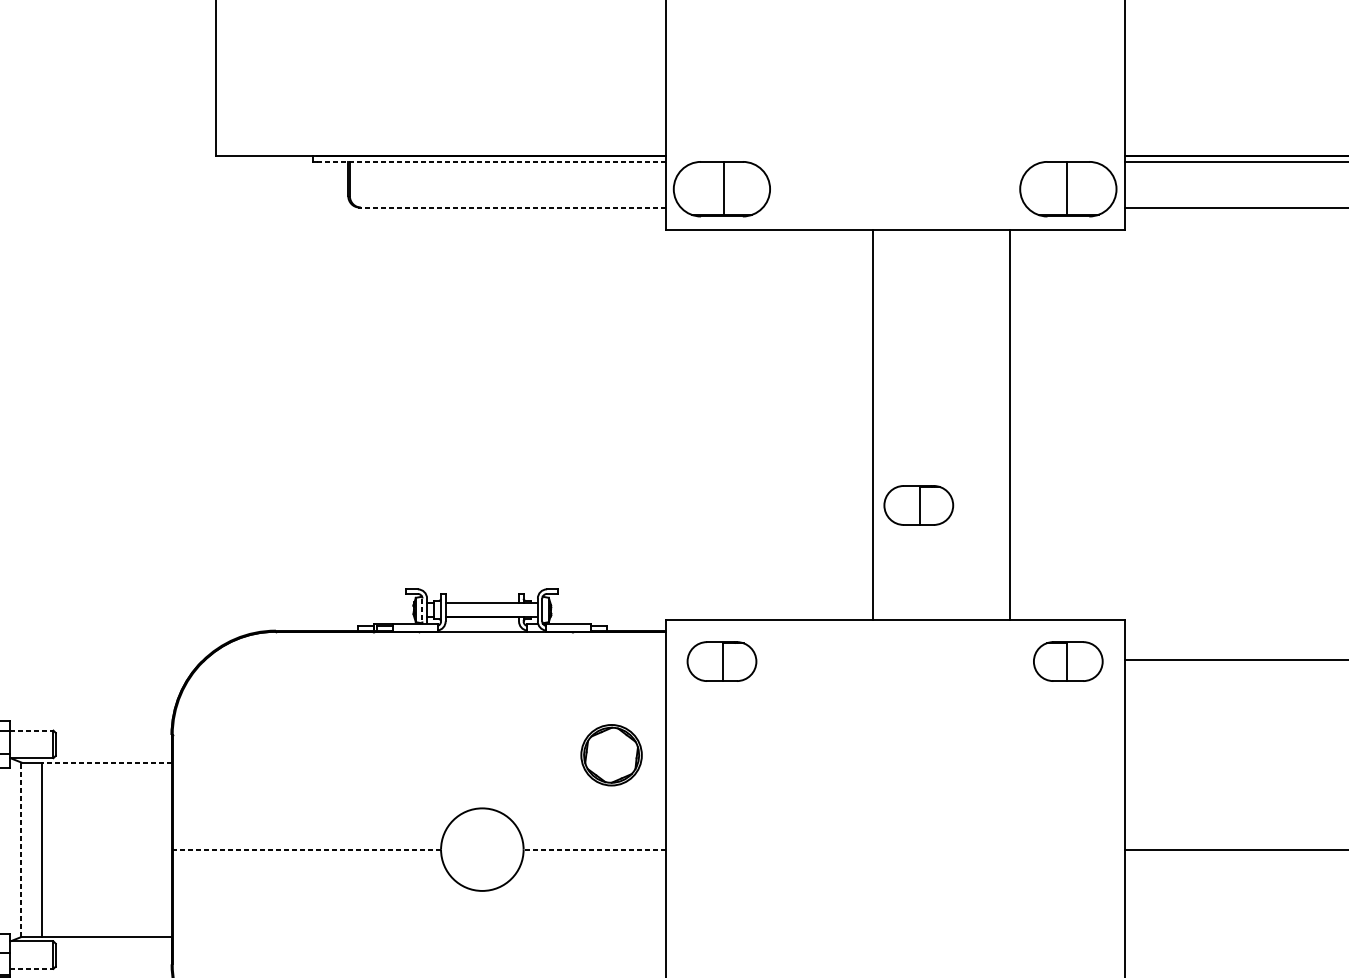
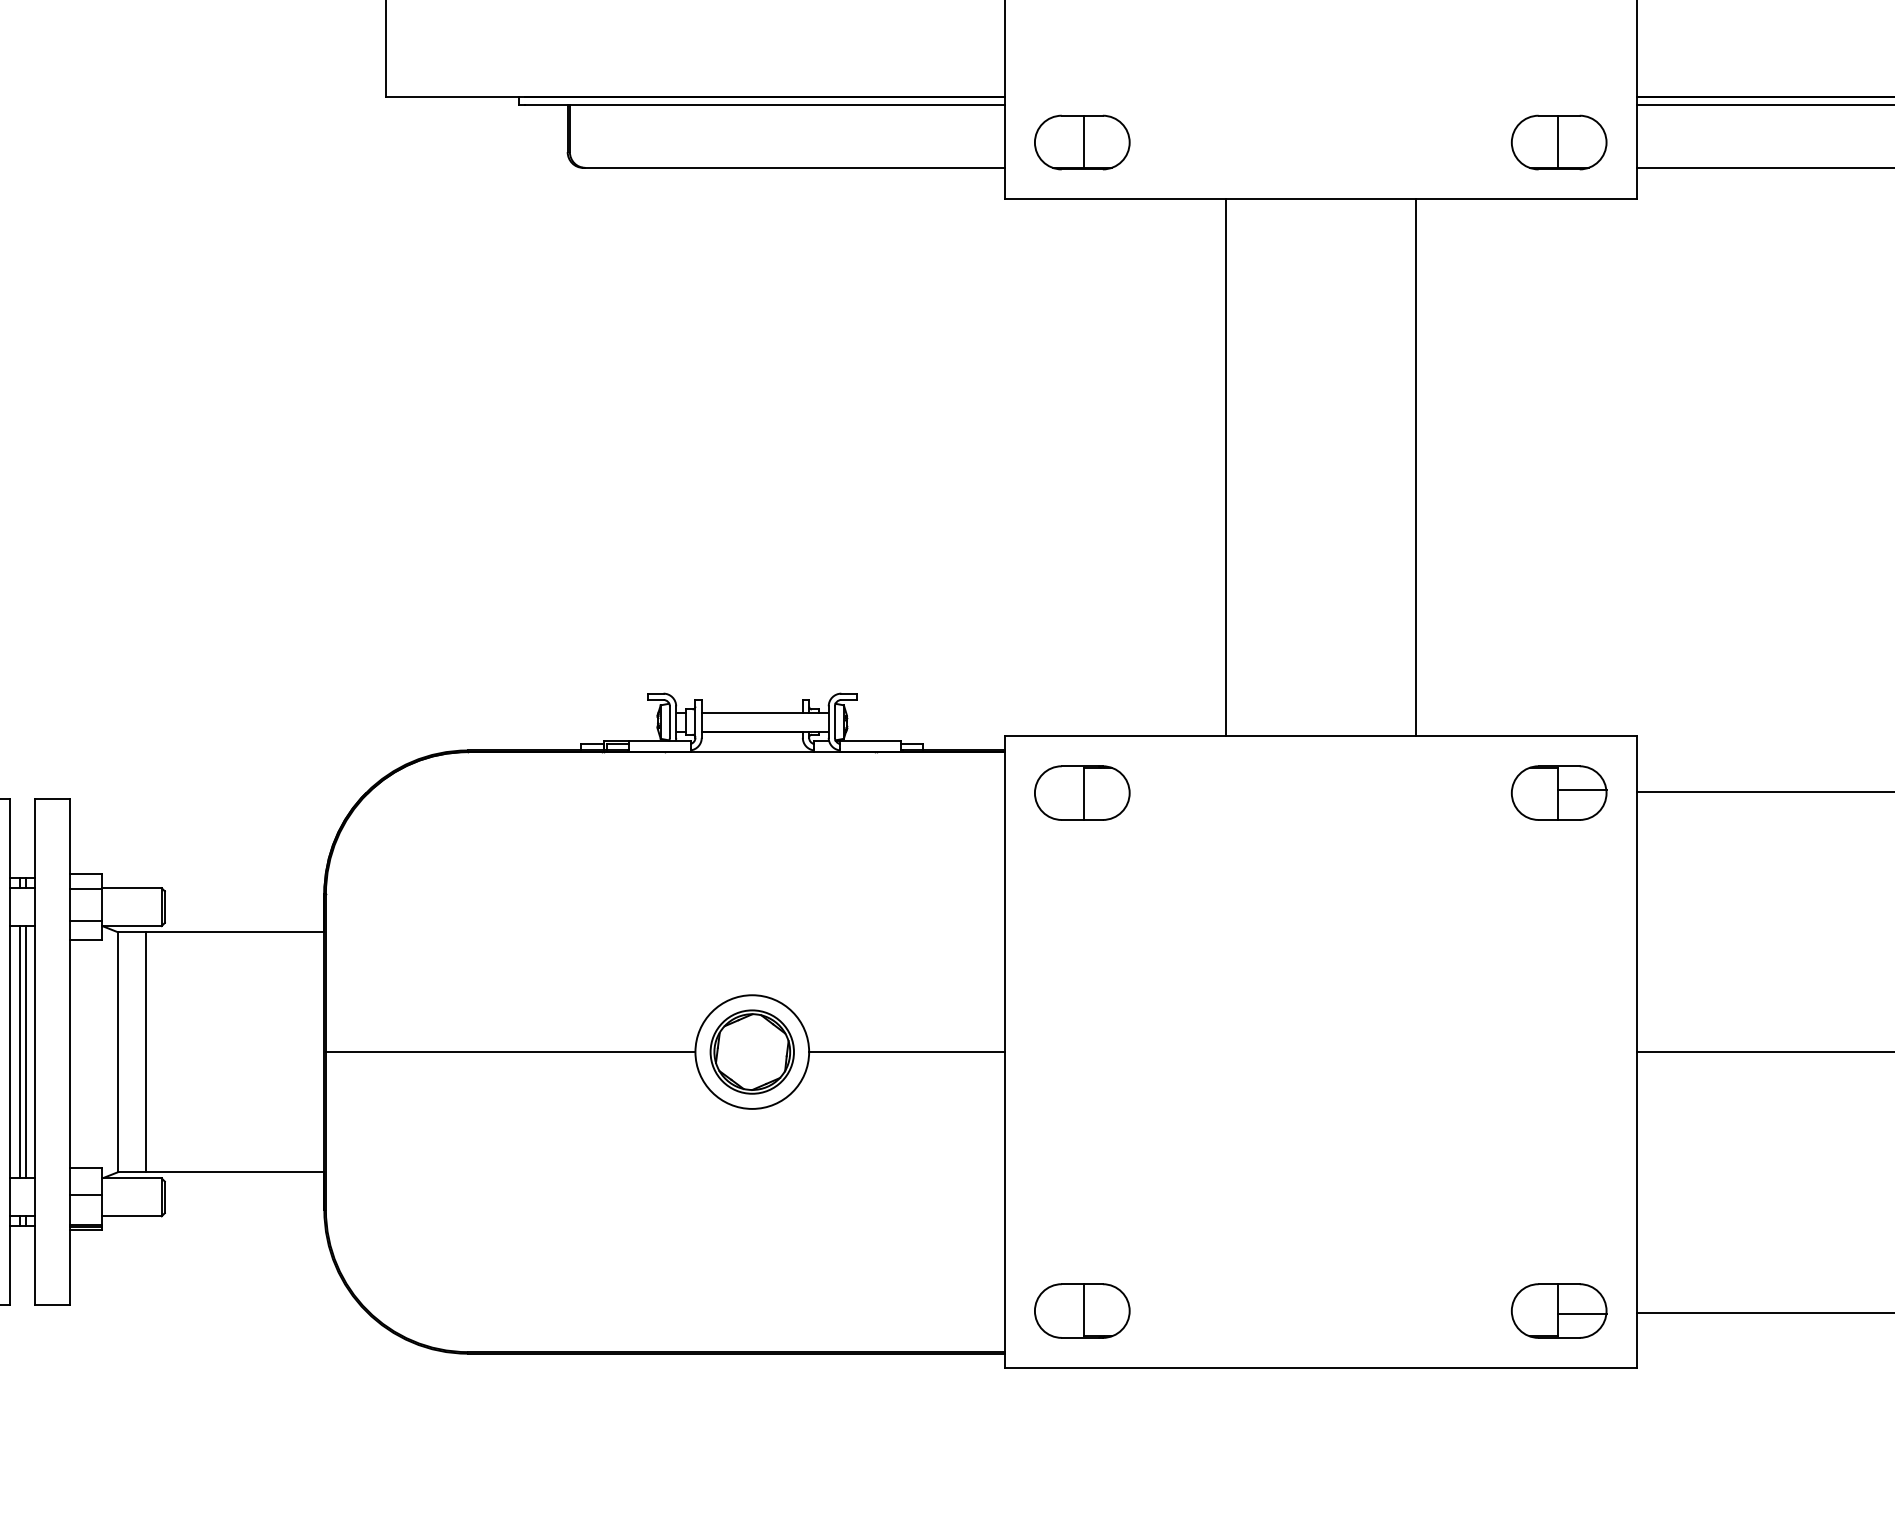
line: (491, 161) -> (765, 104), dashed -> solid
part: (722, 189) -> (1082, 142), size x0.71
part: (1067, 189) -> (1558, 142), size x0.71
line: (513, 207) -> (795, 167), dashed -> solid
line: (873, 425) -> (1226, 467), moved
line: (1009, 425) -> (1415, 467), moved
part: (918, 505) -> (1353, 577), removed
line: (422, 610) -> (669, 722), dashed -> solid
line: (1084, 658) -> (1581, 789), added
line: (32, 730) -> (132, 888), dashed -> solid
part: (611, 754) -> (751, 1051), moved
line: (106, 762) -> (234, 932), dashed -> solid
line: (21, 849) -> (117, 1051), dashed -> solid
line: (306, 849) -> (510, 1052), dashed -> solid
line: (595, 849) -> (907, 1052), dashed -> solid
line: (32, 969) -> (132, 1216), dashed -> solid

